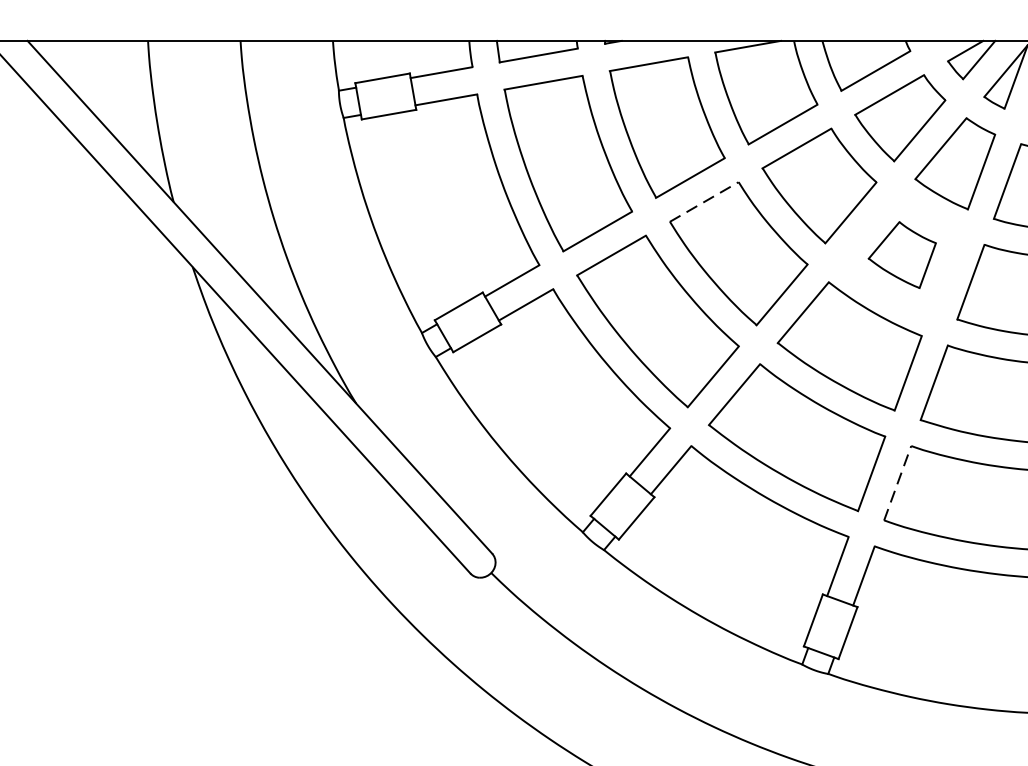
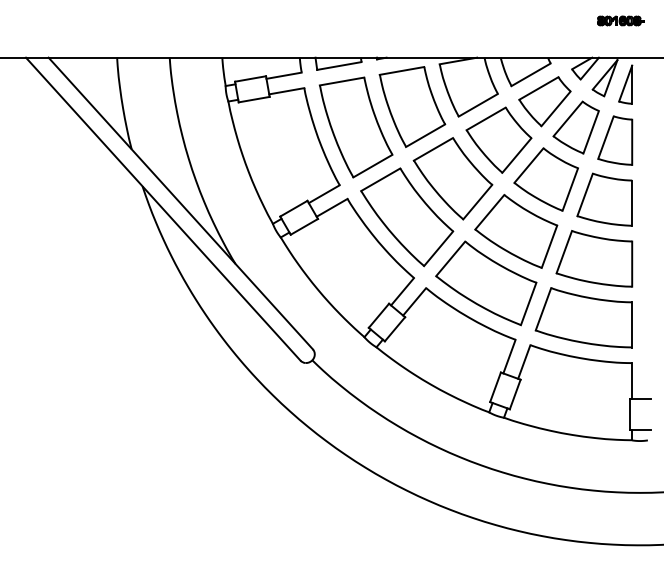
line: (704, 202) -> (433, 149), dashed -> solid
part: (901, 255) -> (545, 179), size x1.67
line: (897, 483) -> (543, 309), dashed -> solid

